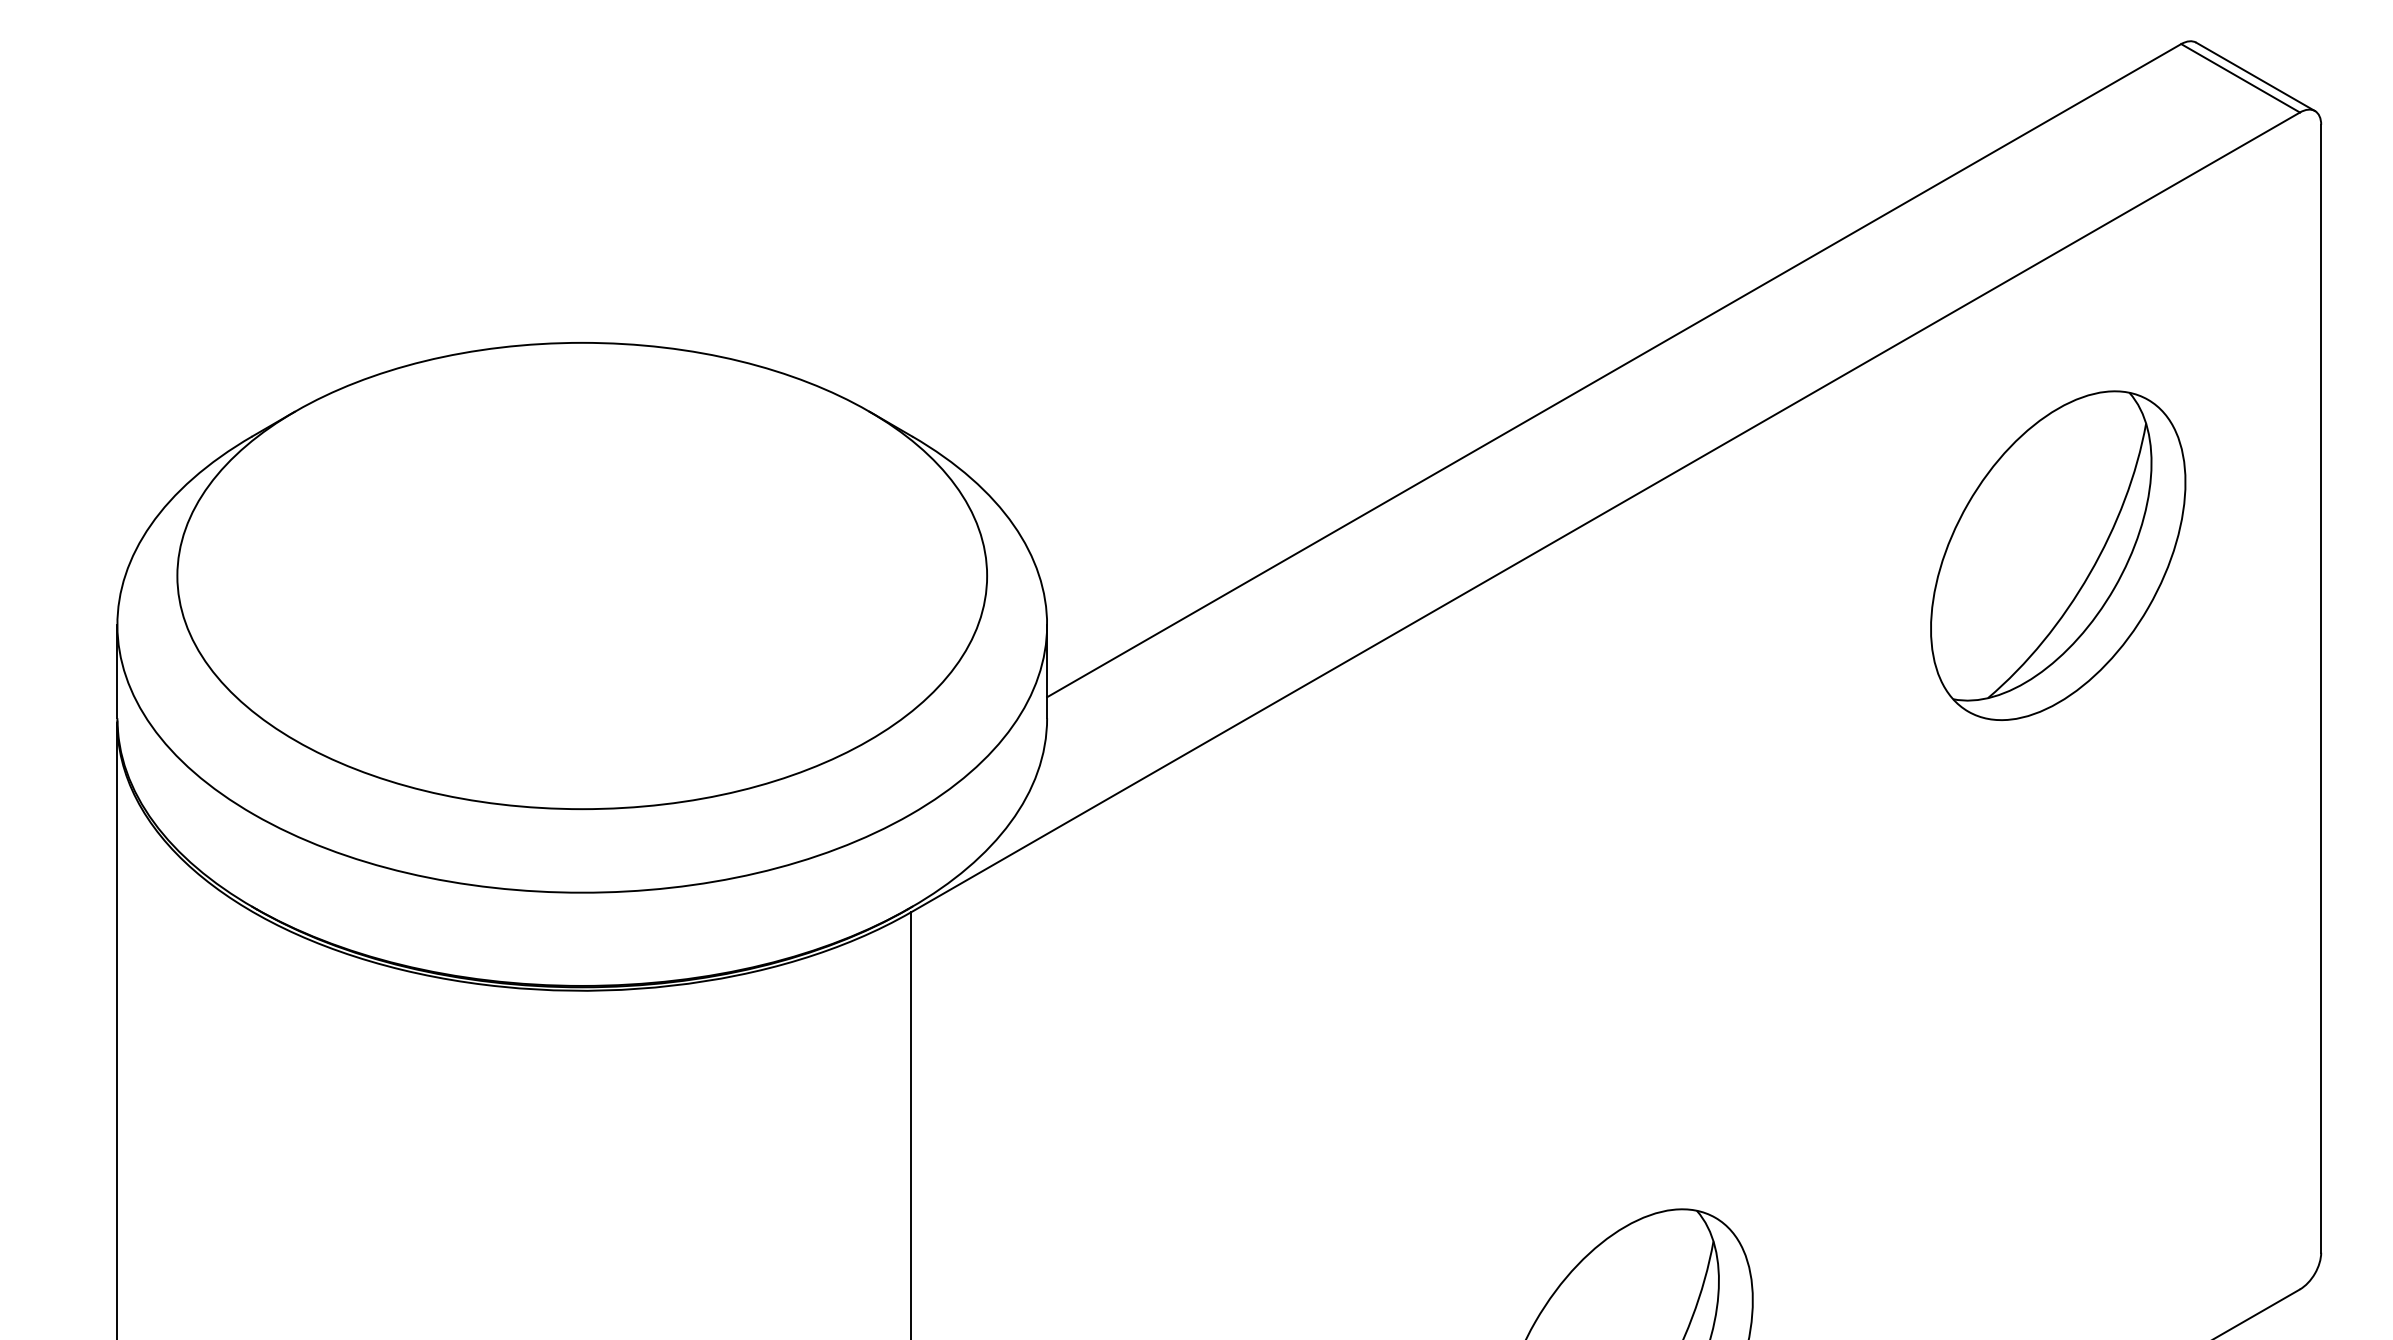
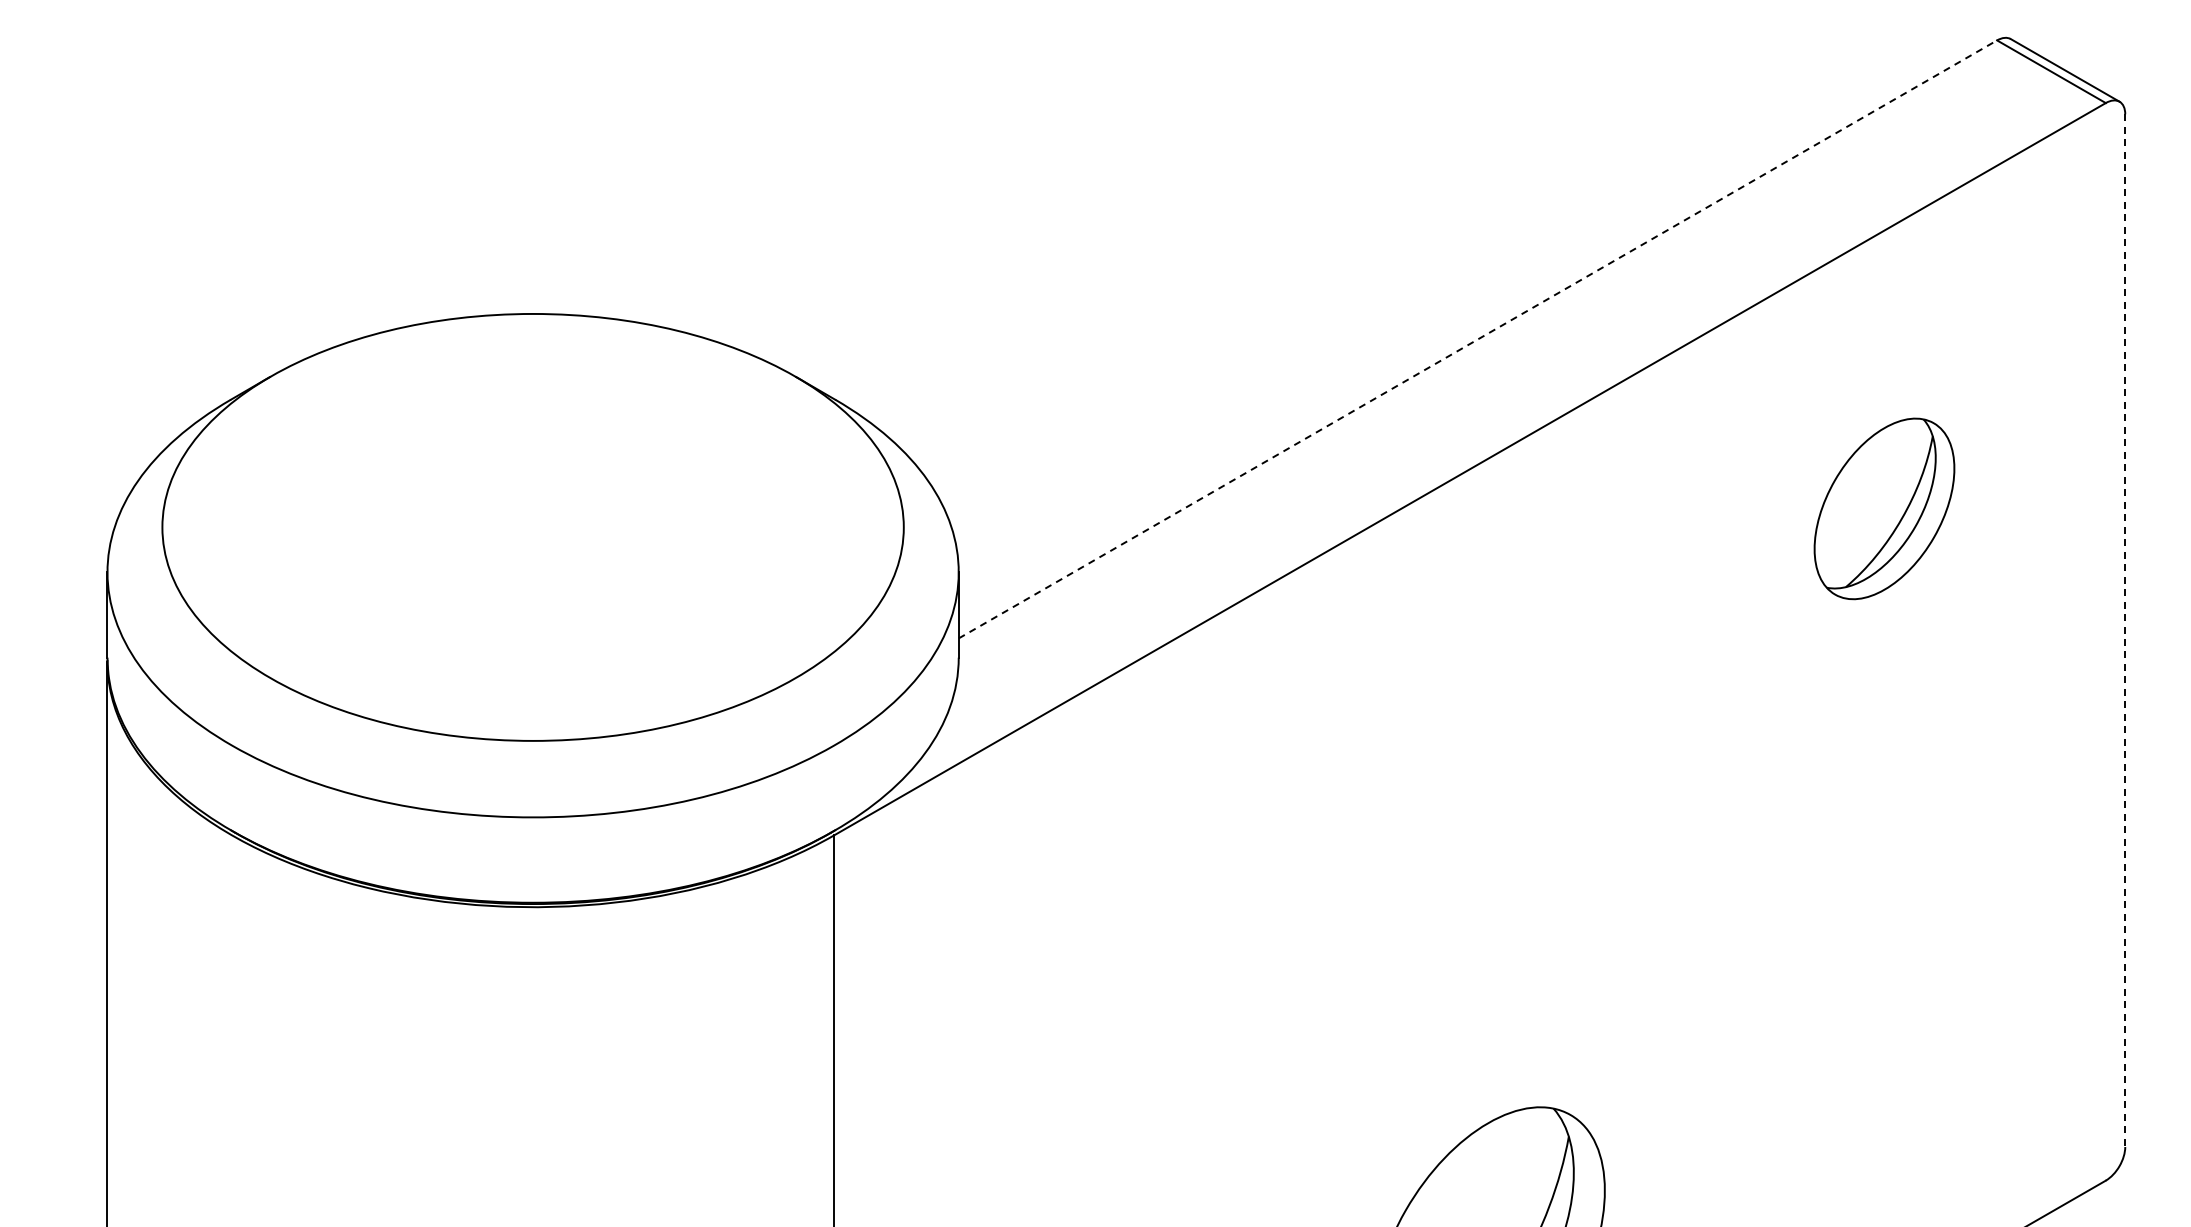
line: (1614, 370) -> (1478, 339), solid -> dashed
part: (2058, 555) -> (1884, 508), size x0.6
line: (2321, 689) -> (2125, 631), solid -> dashed

